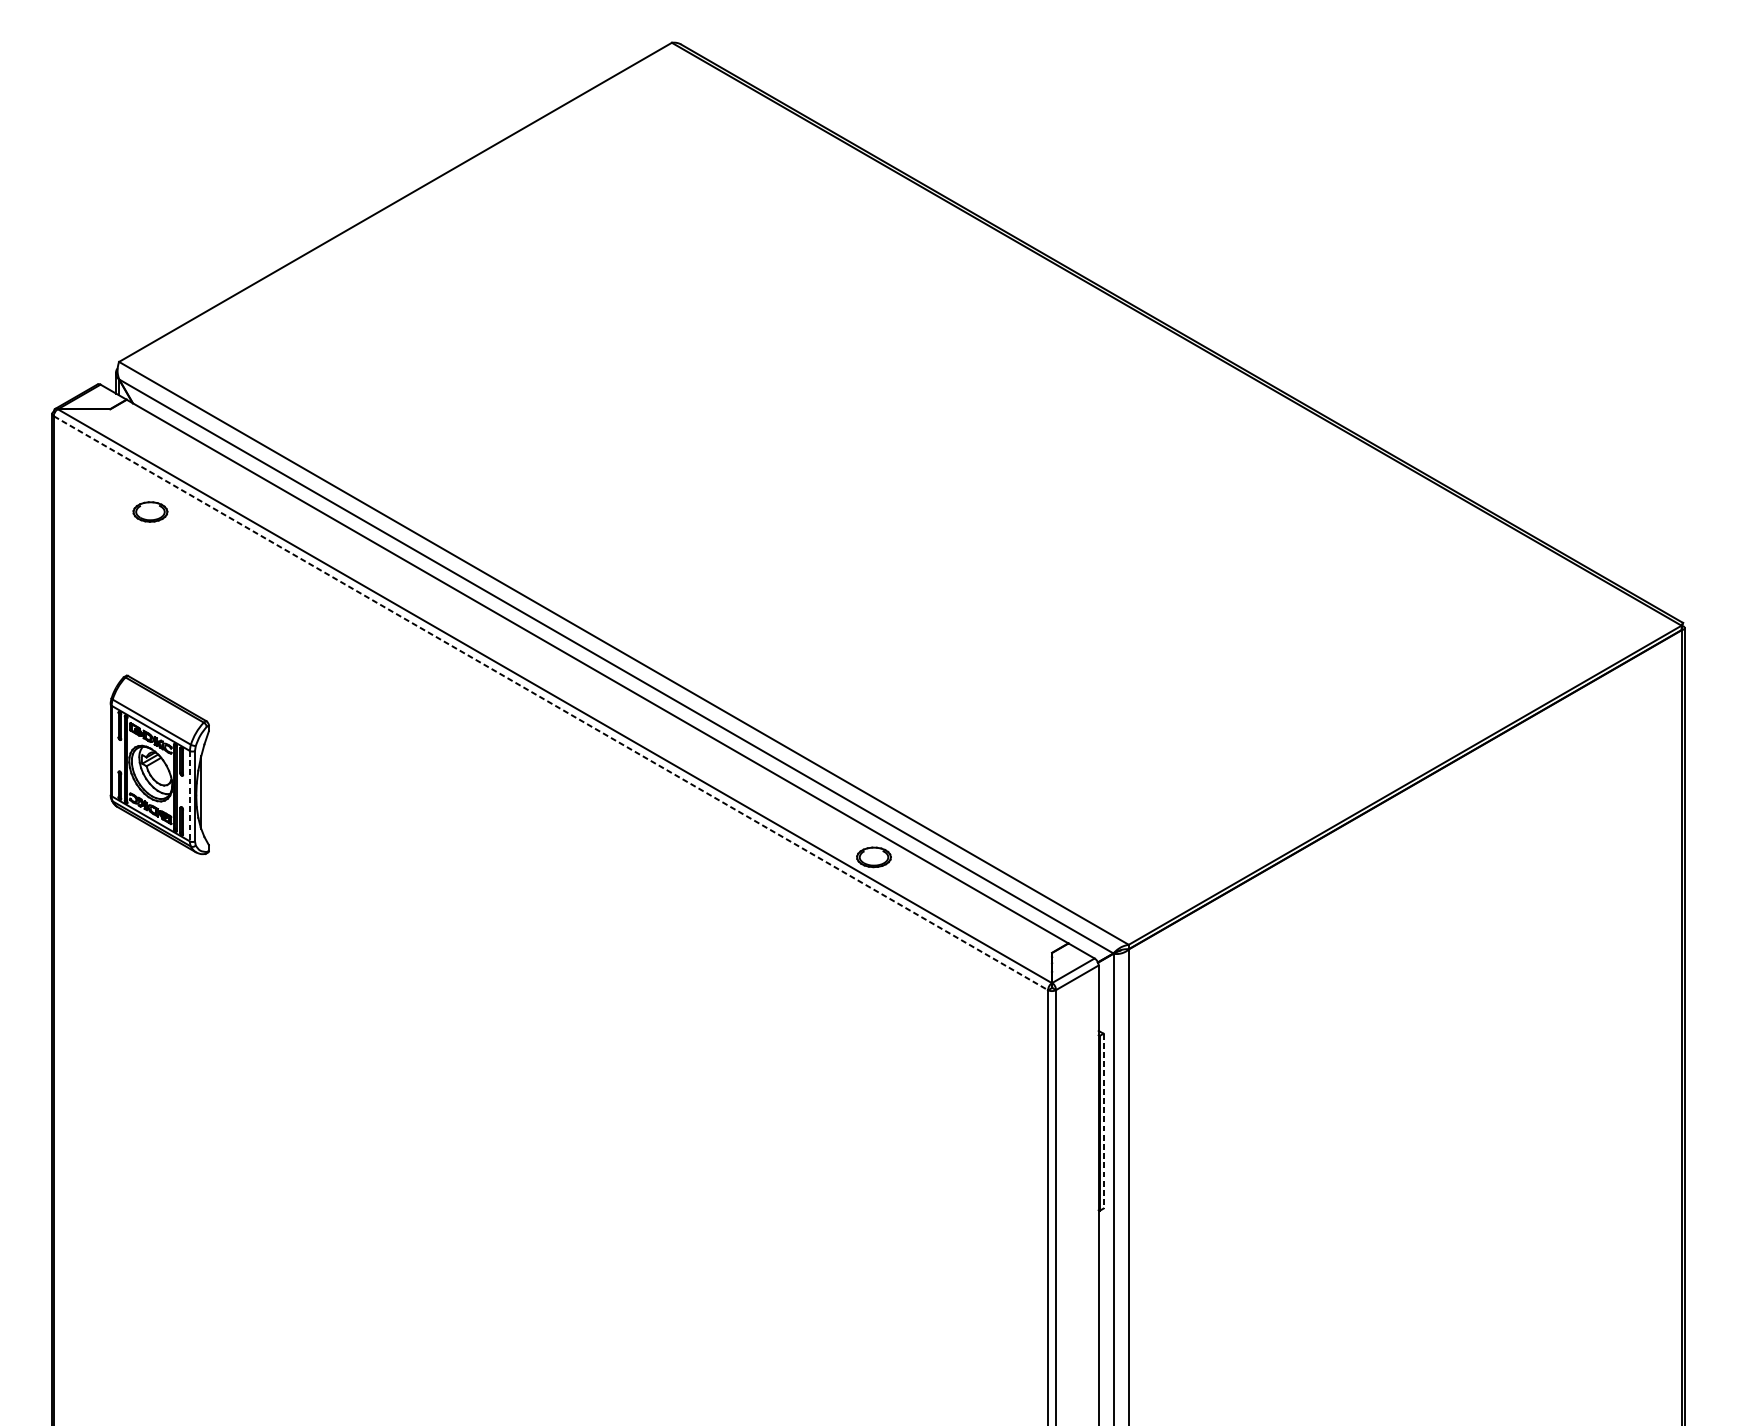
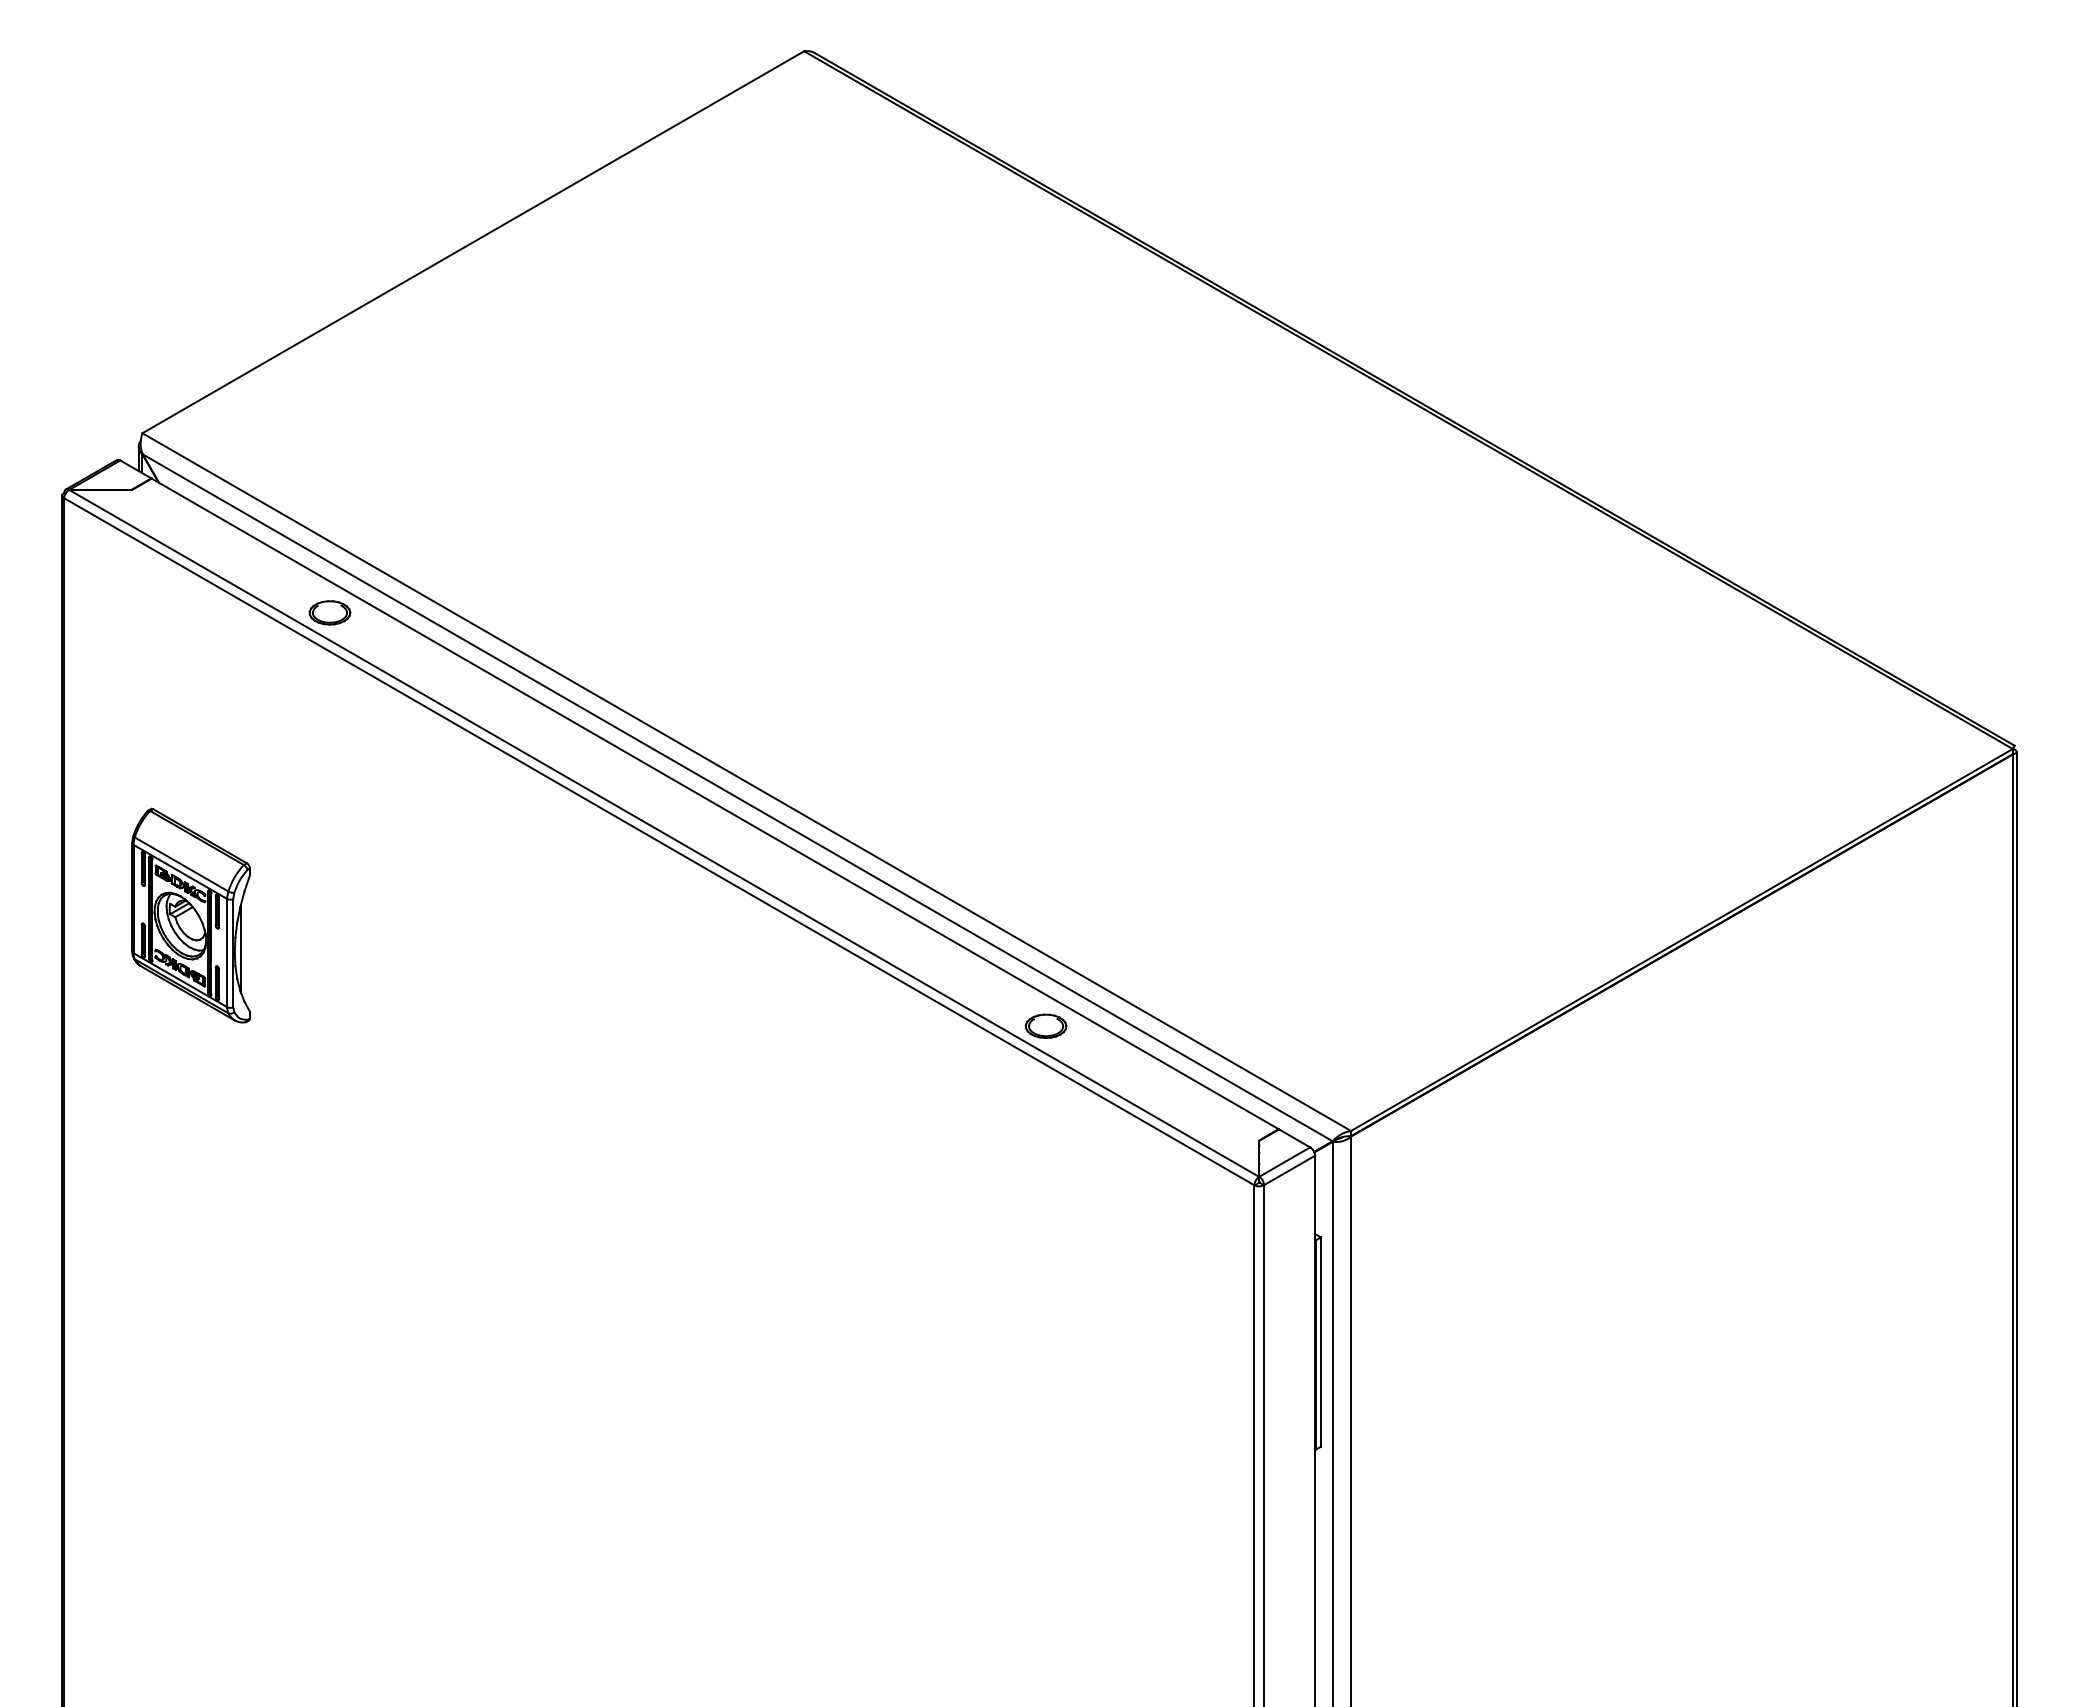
part: (150, 511) -> (329, 612), moved
line: (551, 702) -> (659, 841), dashed -> solid
line: (190, 796) -> (227, 953), dashed -> solid
line: (1103, 1121) -> (1320, 1342), dashed -> solid

